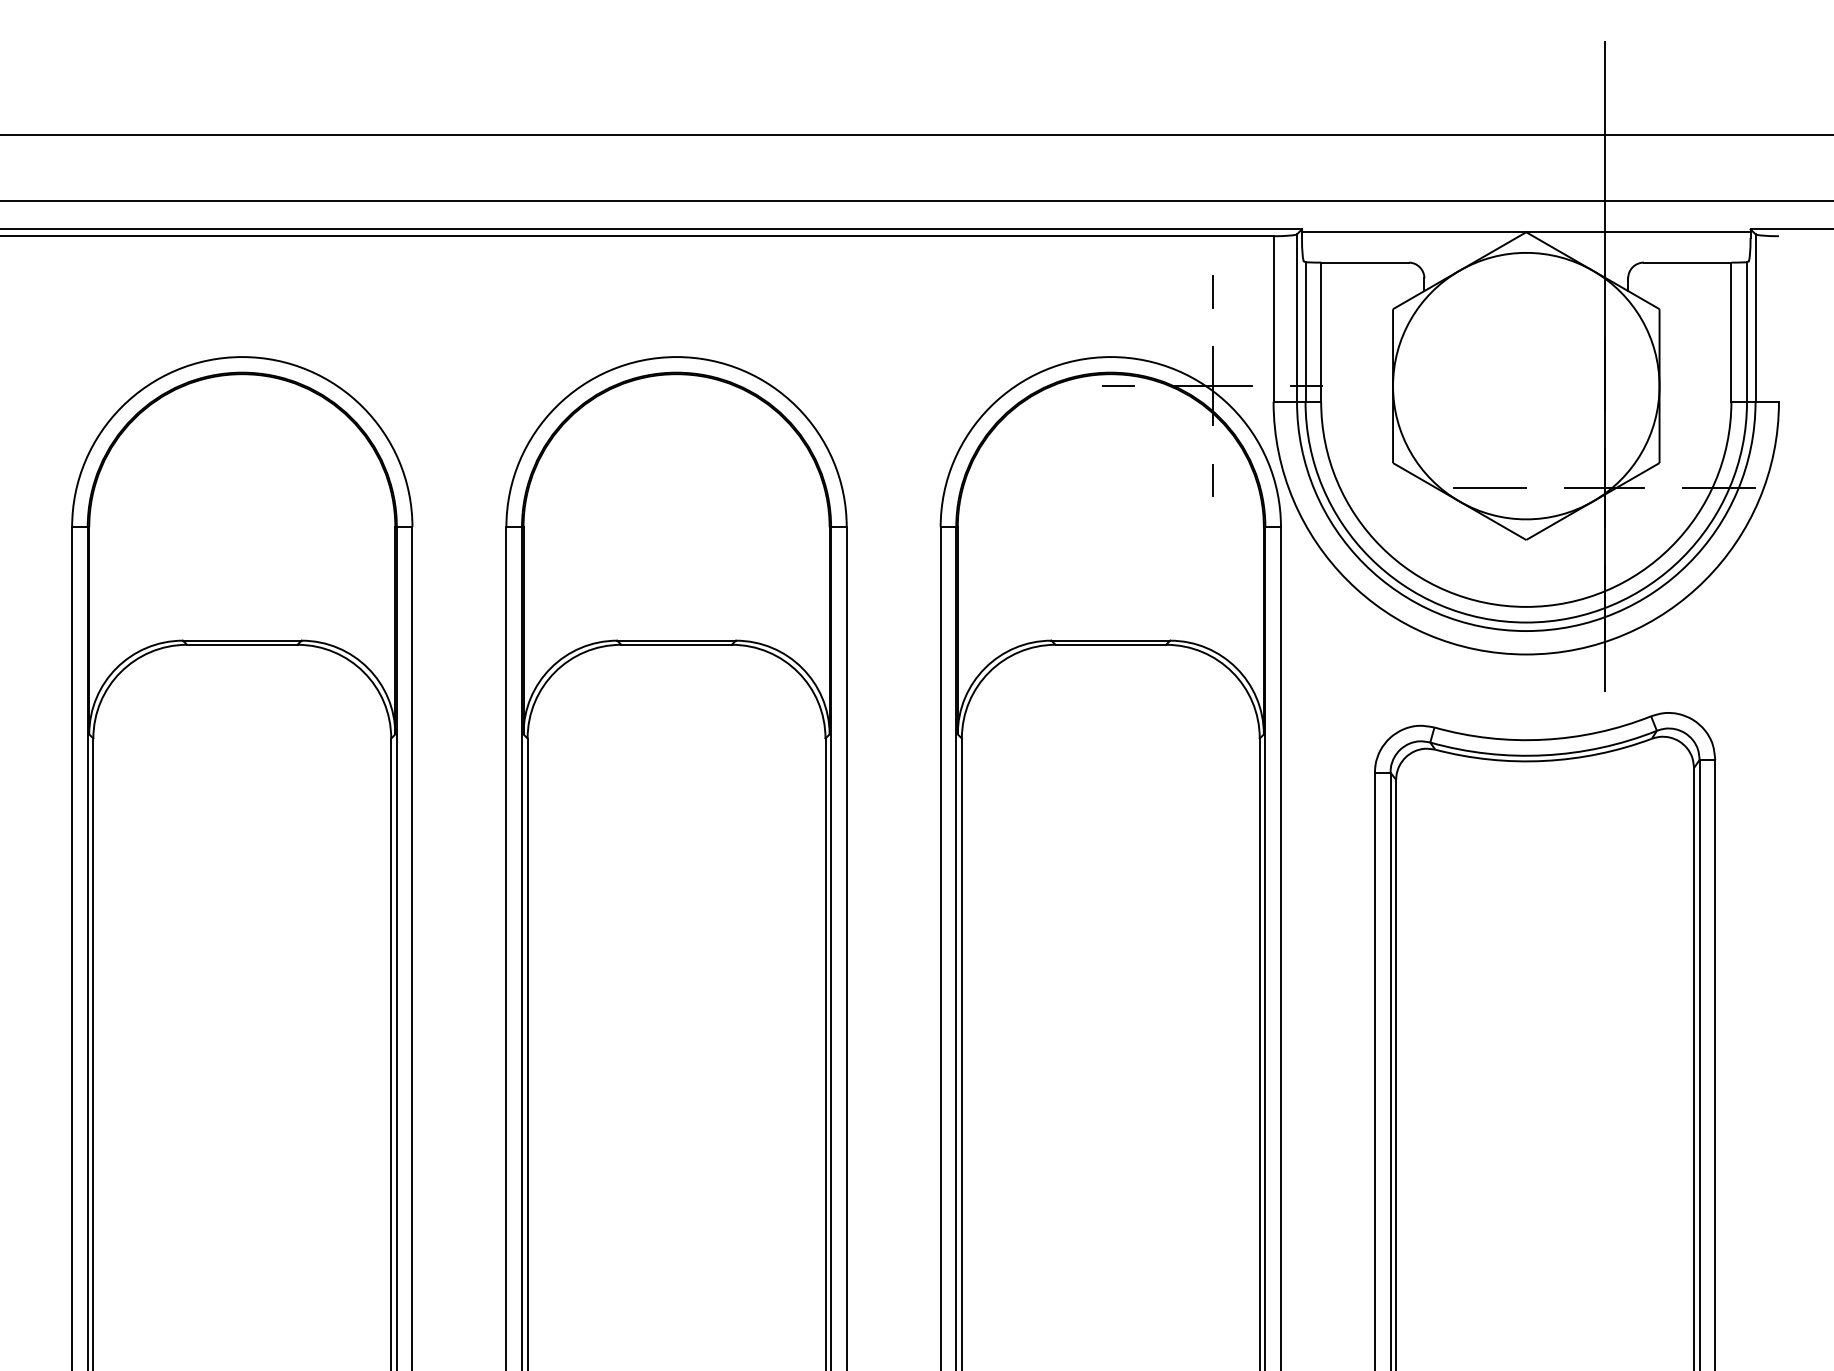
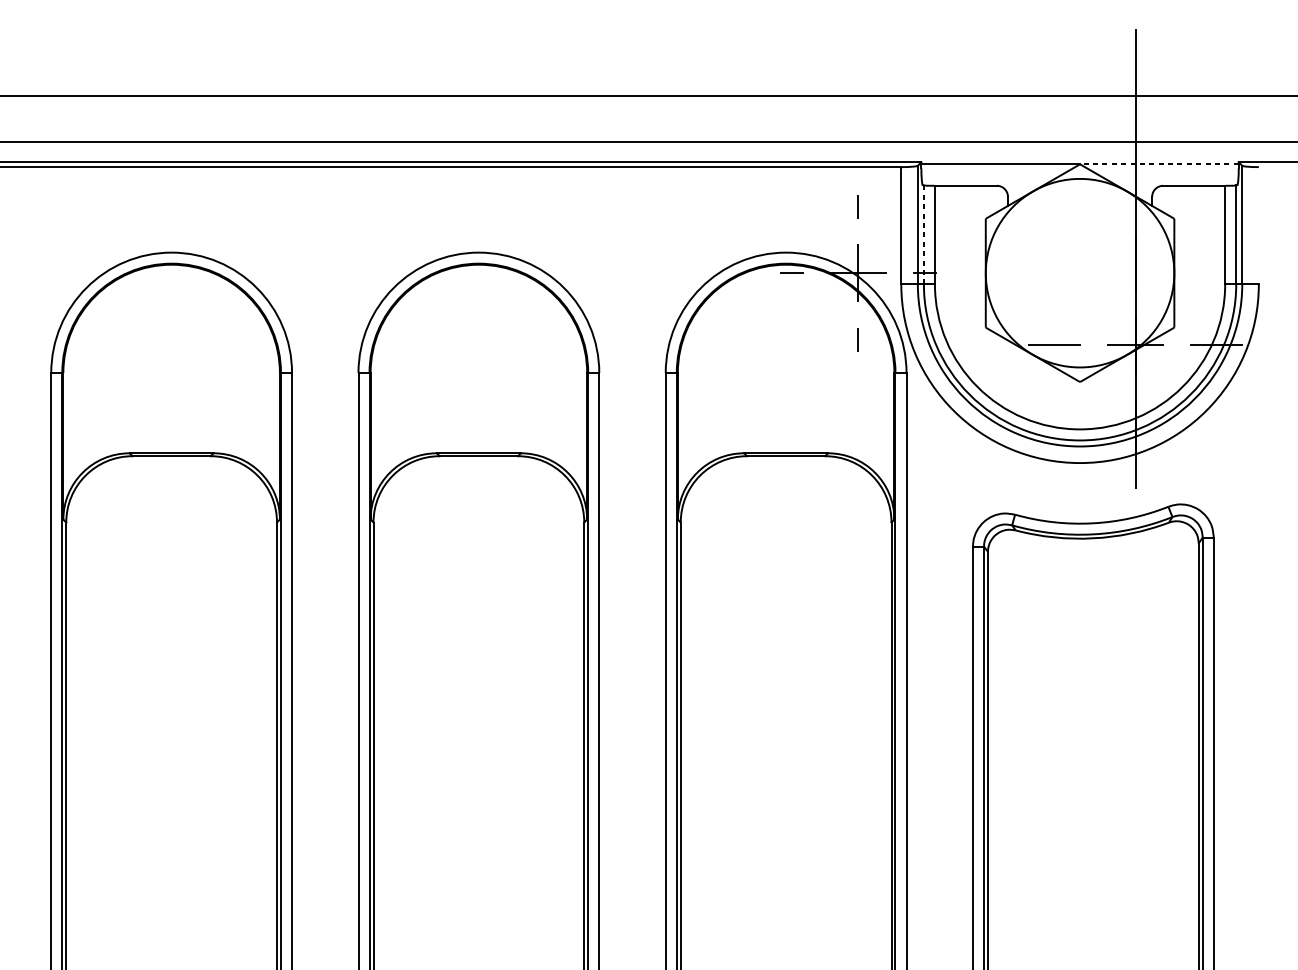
line: (1638, 232) -> (1159, 164), solid -> dashed
line: (1305, 331) -> (923, 234), solid -> dashed

